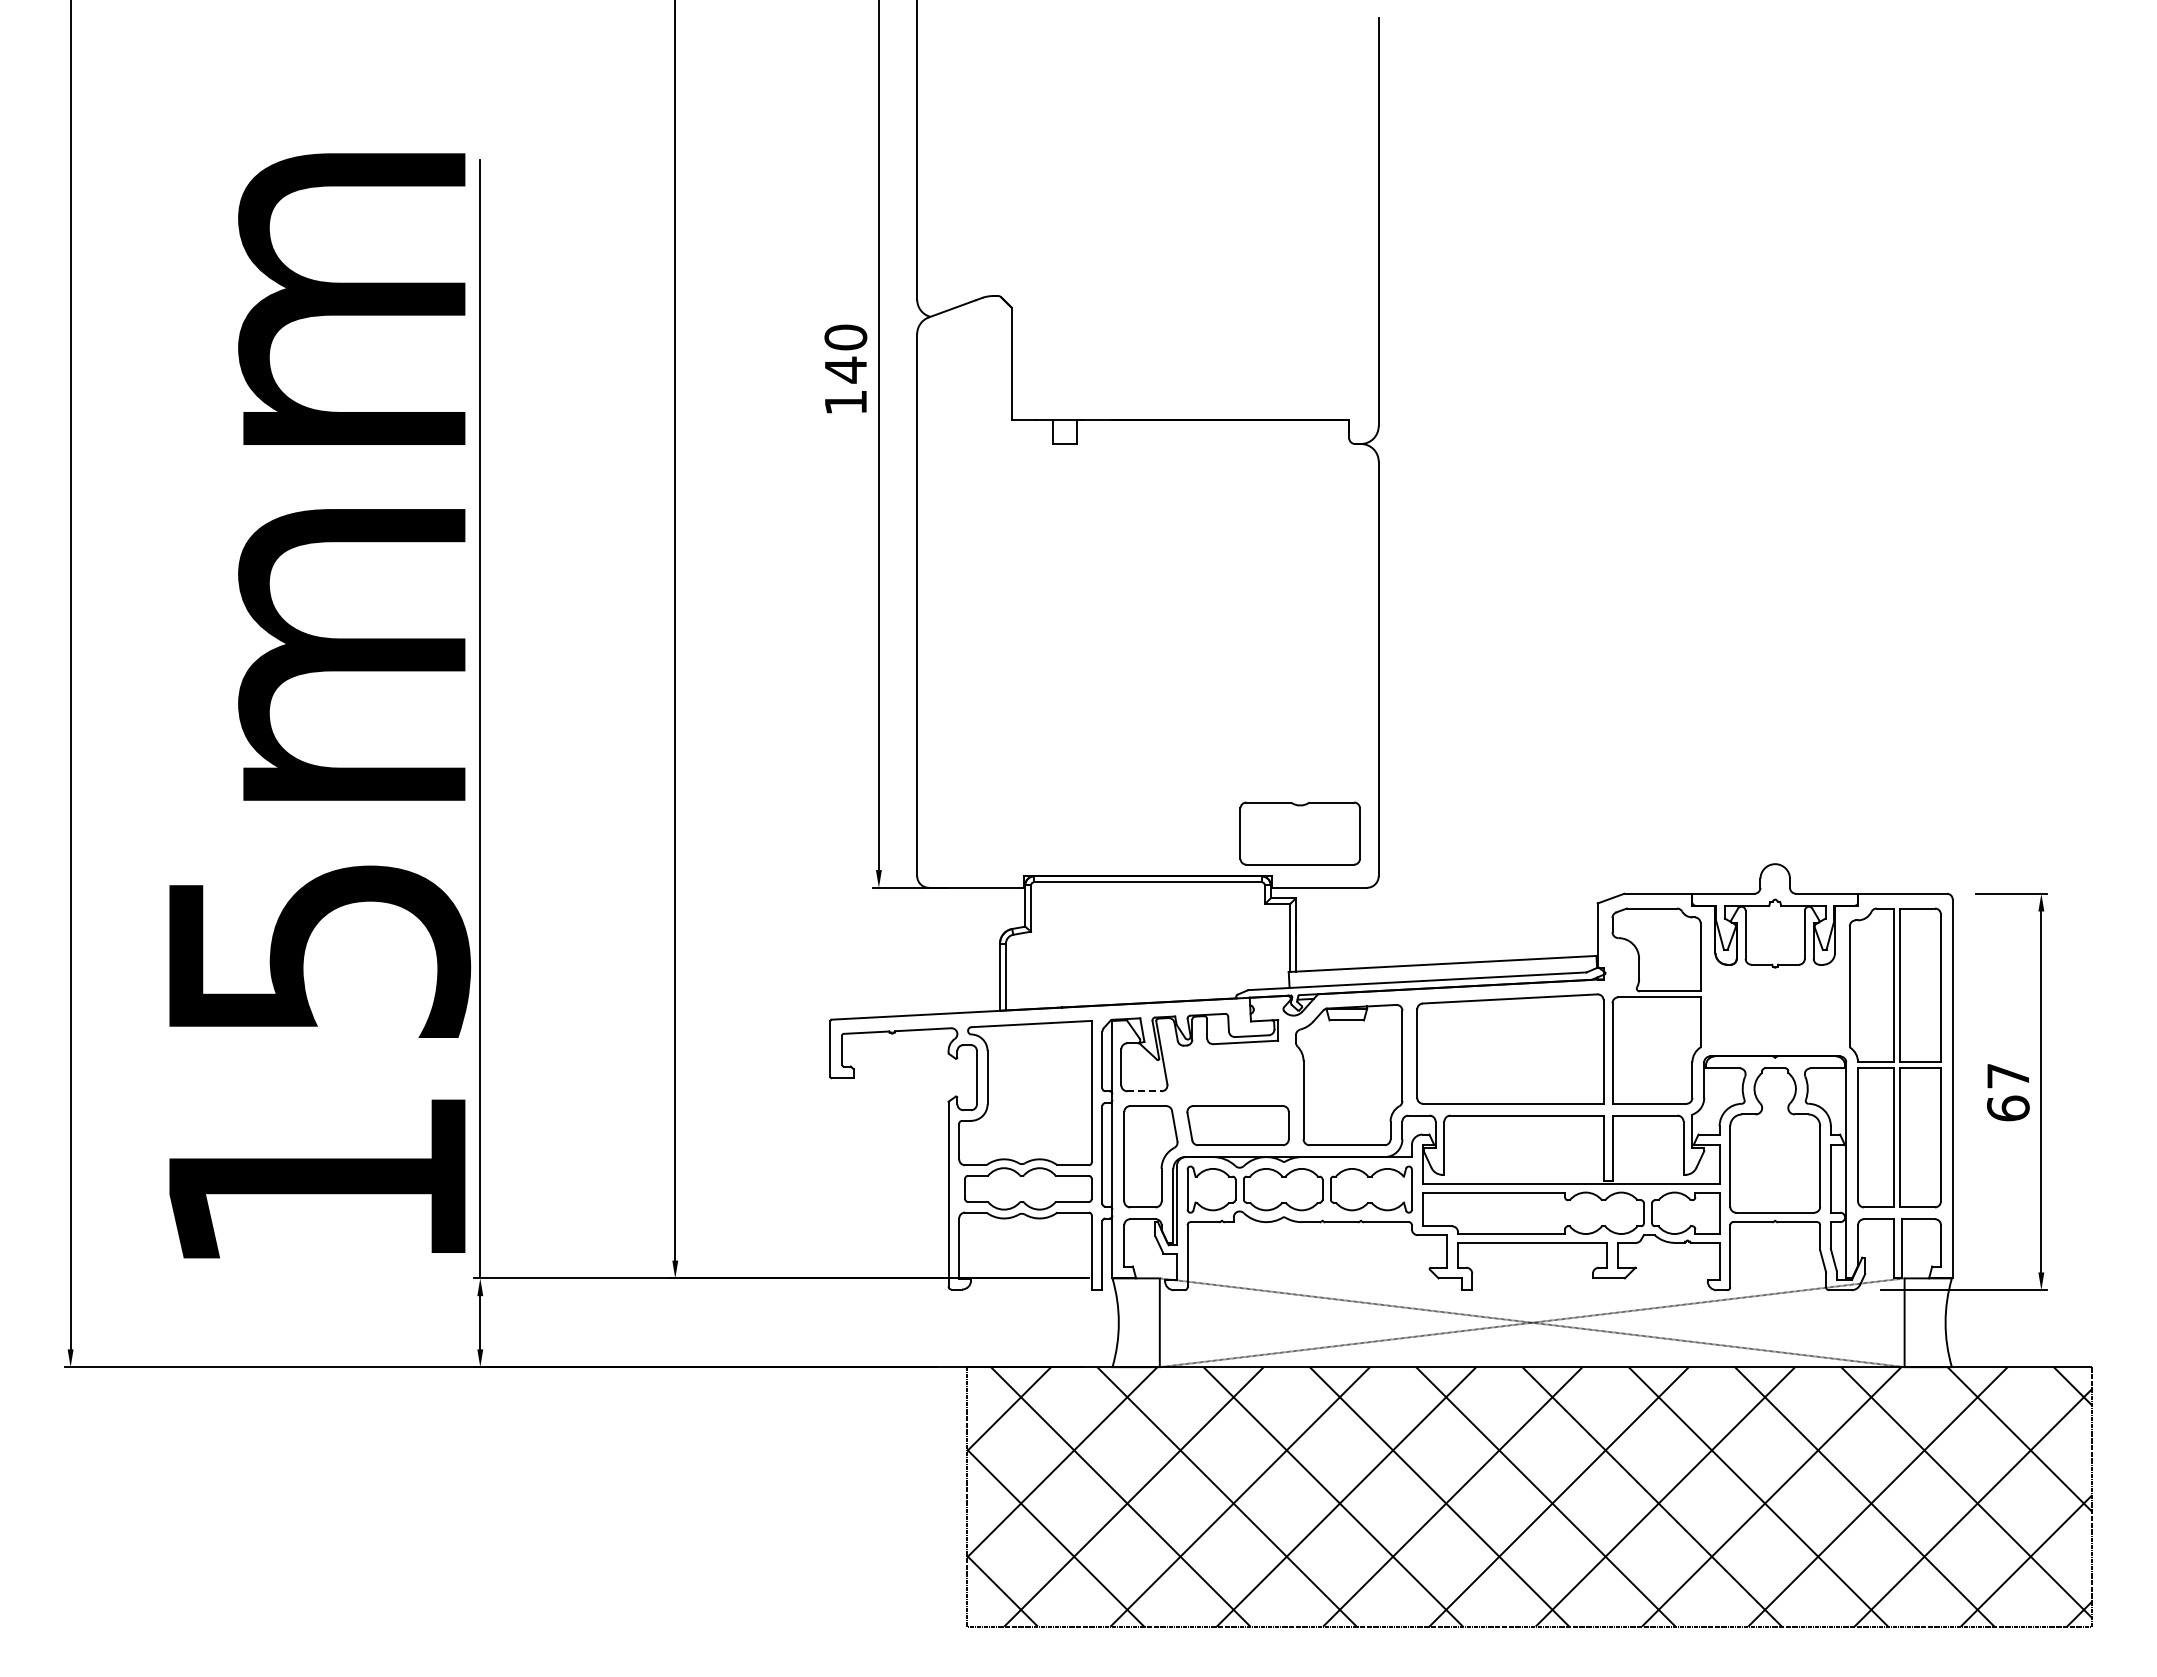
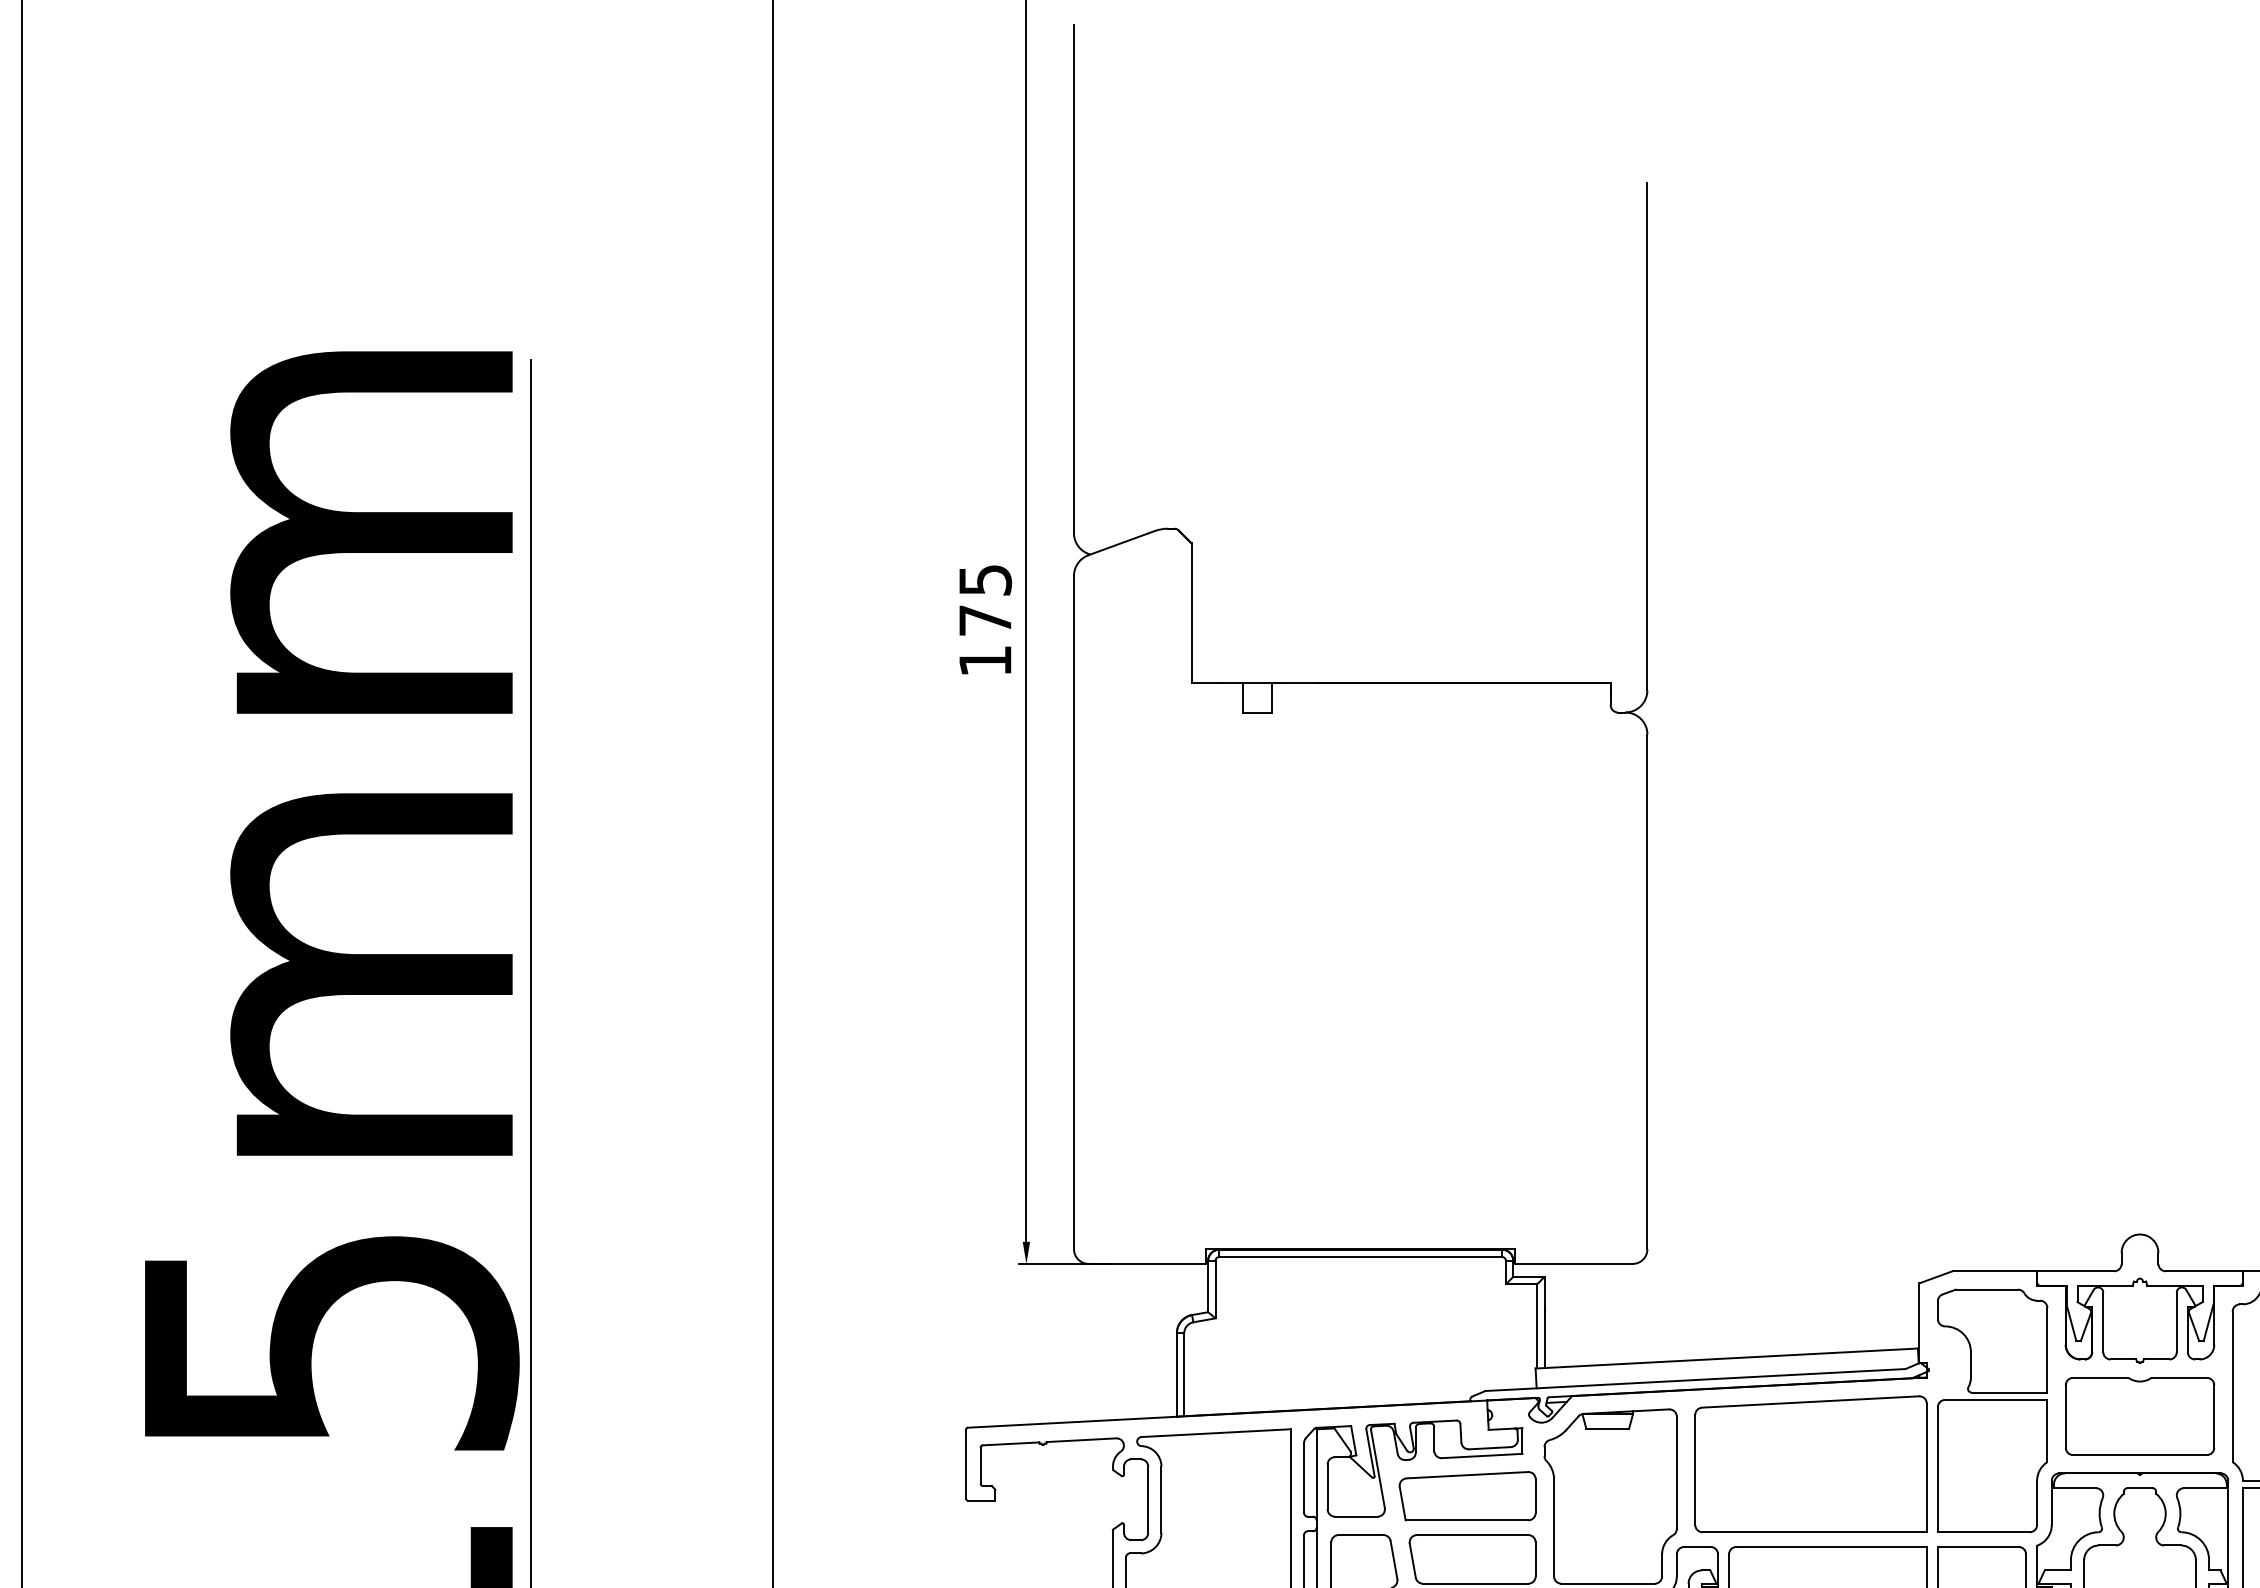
text: (845, 353) -> (984, 600), 140 -> 175
part: (1299, 833) -> (2139, 1416), moved
part: (1233, 1074) -> (1466, 1495), added
line: (1144, 1091) -> (1356, 1516), dashed -> solid

